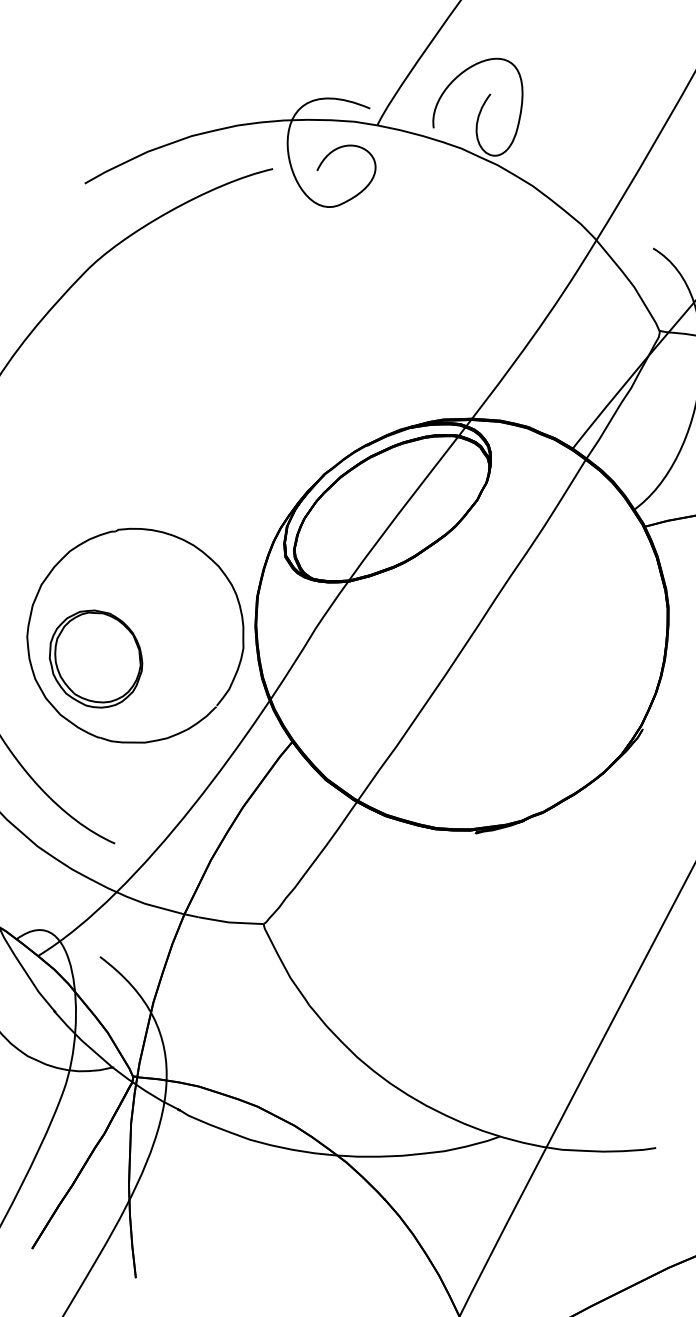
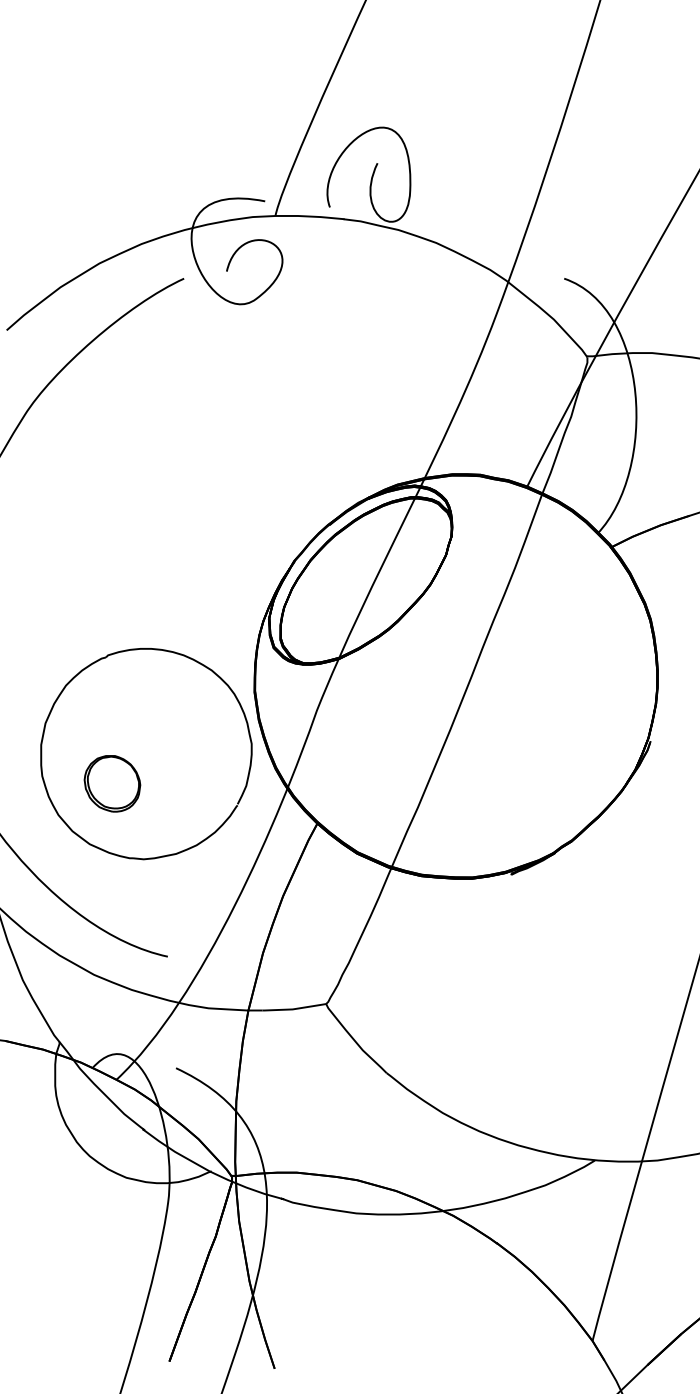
part: (95, 658) -> (112, 783), size x0.6

